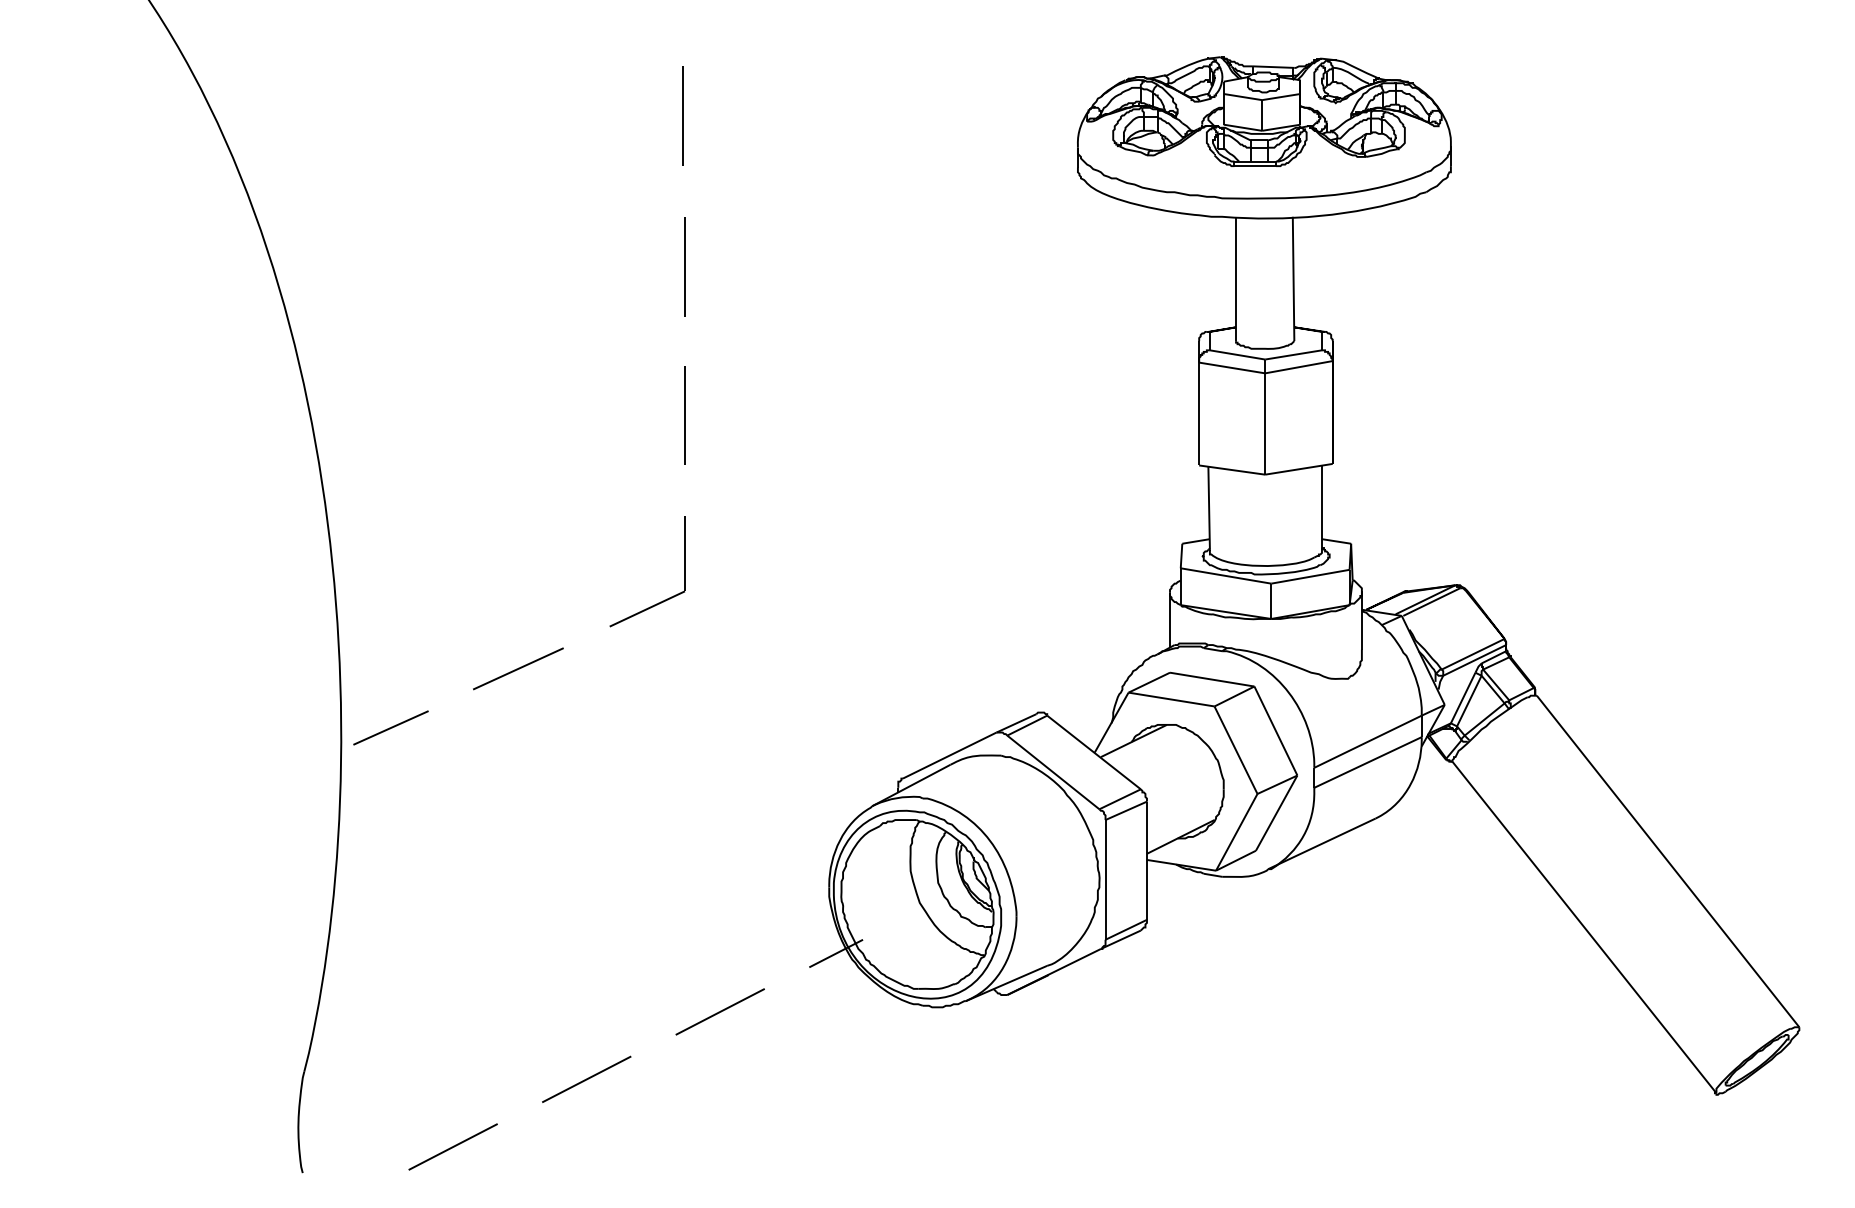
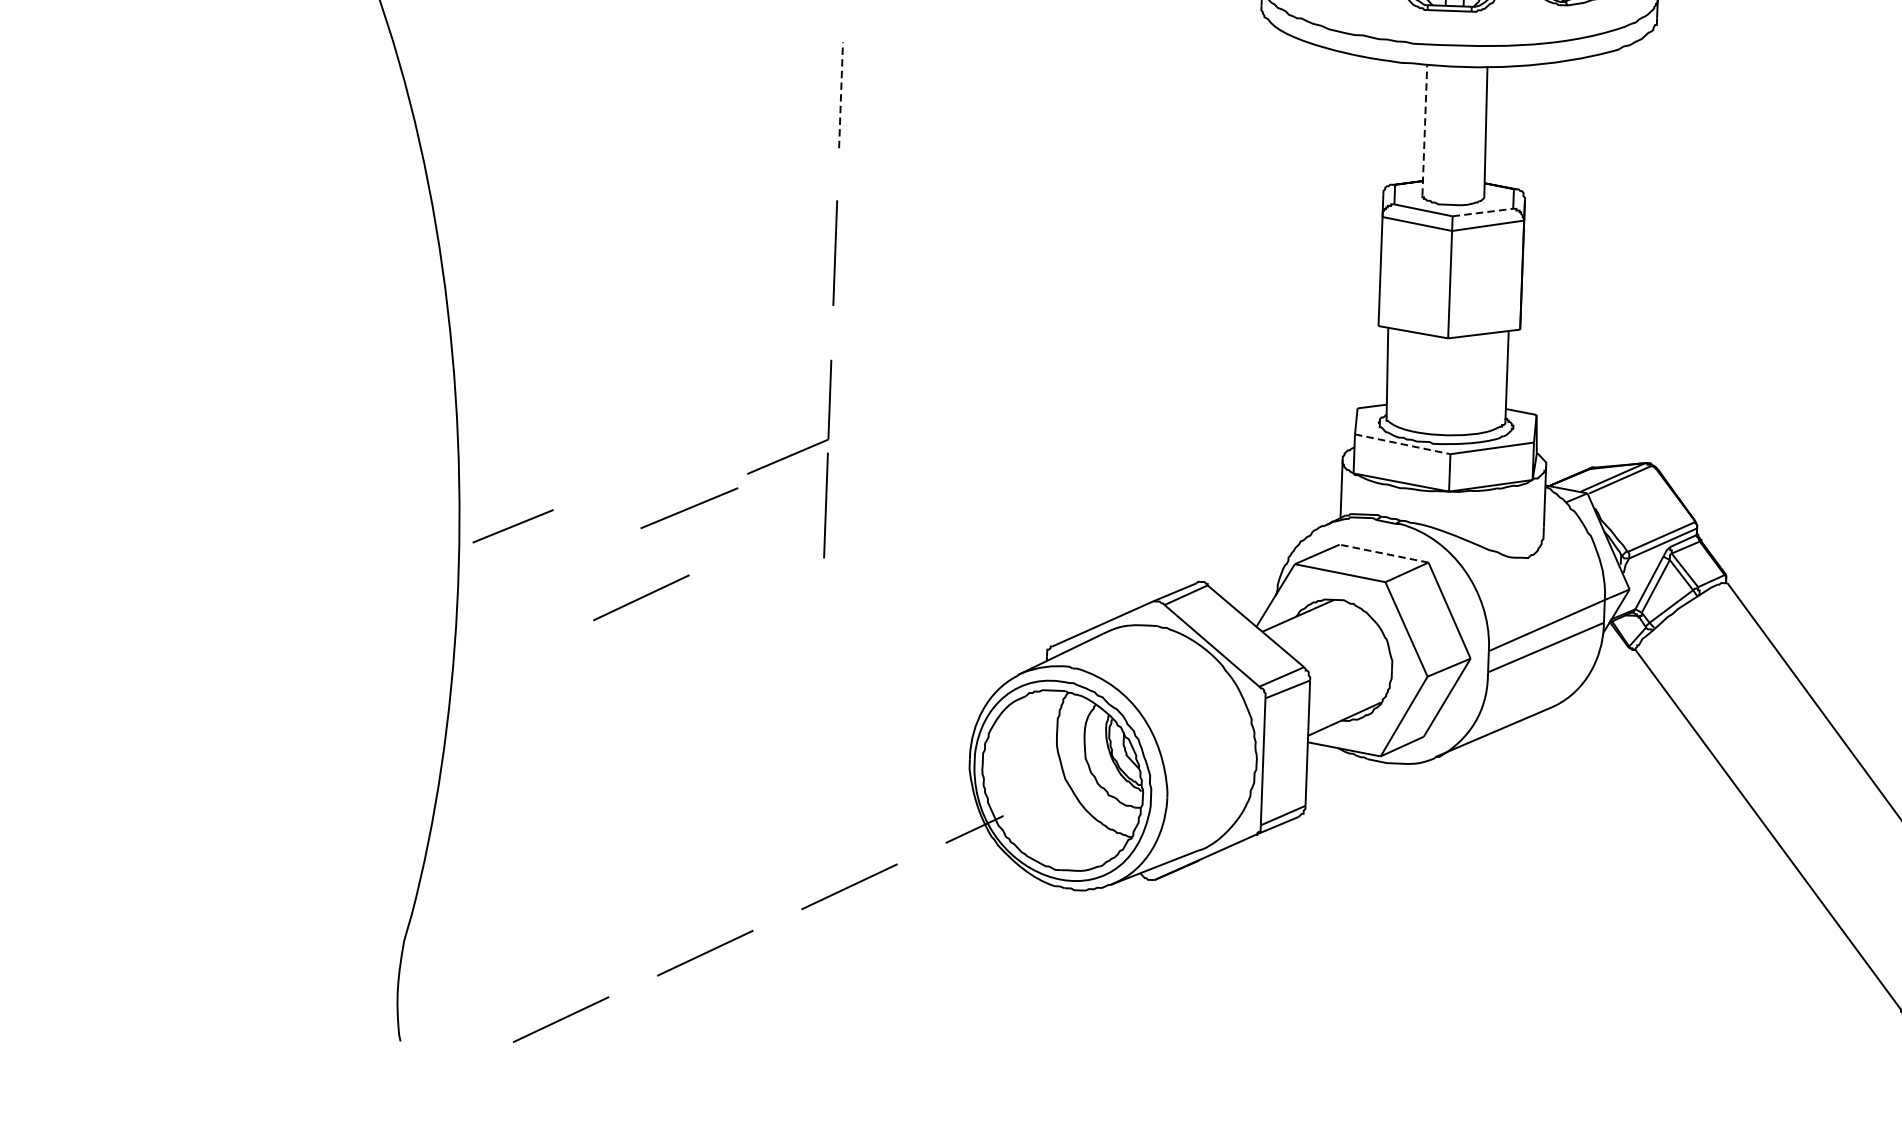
line: (684, 266) -> (840, 95), solid -> dashed
line: (1236, 279) -> (1425, 130), solid -> dashed
line: (1293, 354) -> (1482, 212), solid -> dashed
line: (1226, 575) -> (1403, 443), solid -> dashed
line: (684, 653) -> (825, 505), added
line: (518, 668) -> (689, 507), moved
line: (1212, 679) -> (1384, 553), solid -> dashed
line: (390, 727) -> (512, 525), moved
line: (513, 746) -> (640, 597), added

